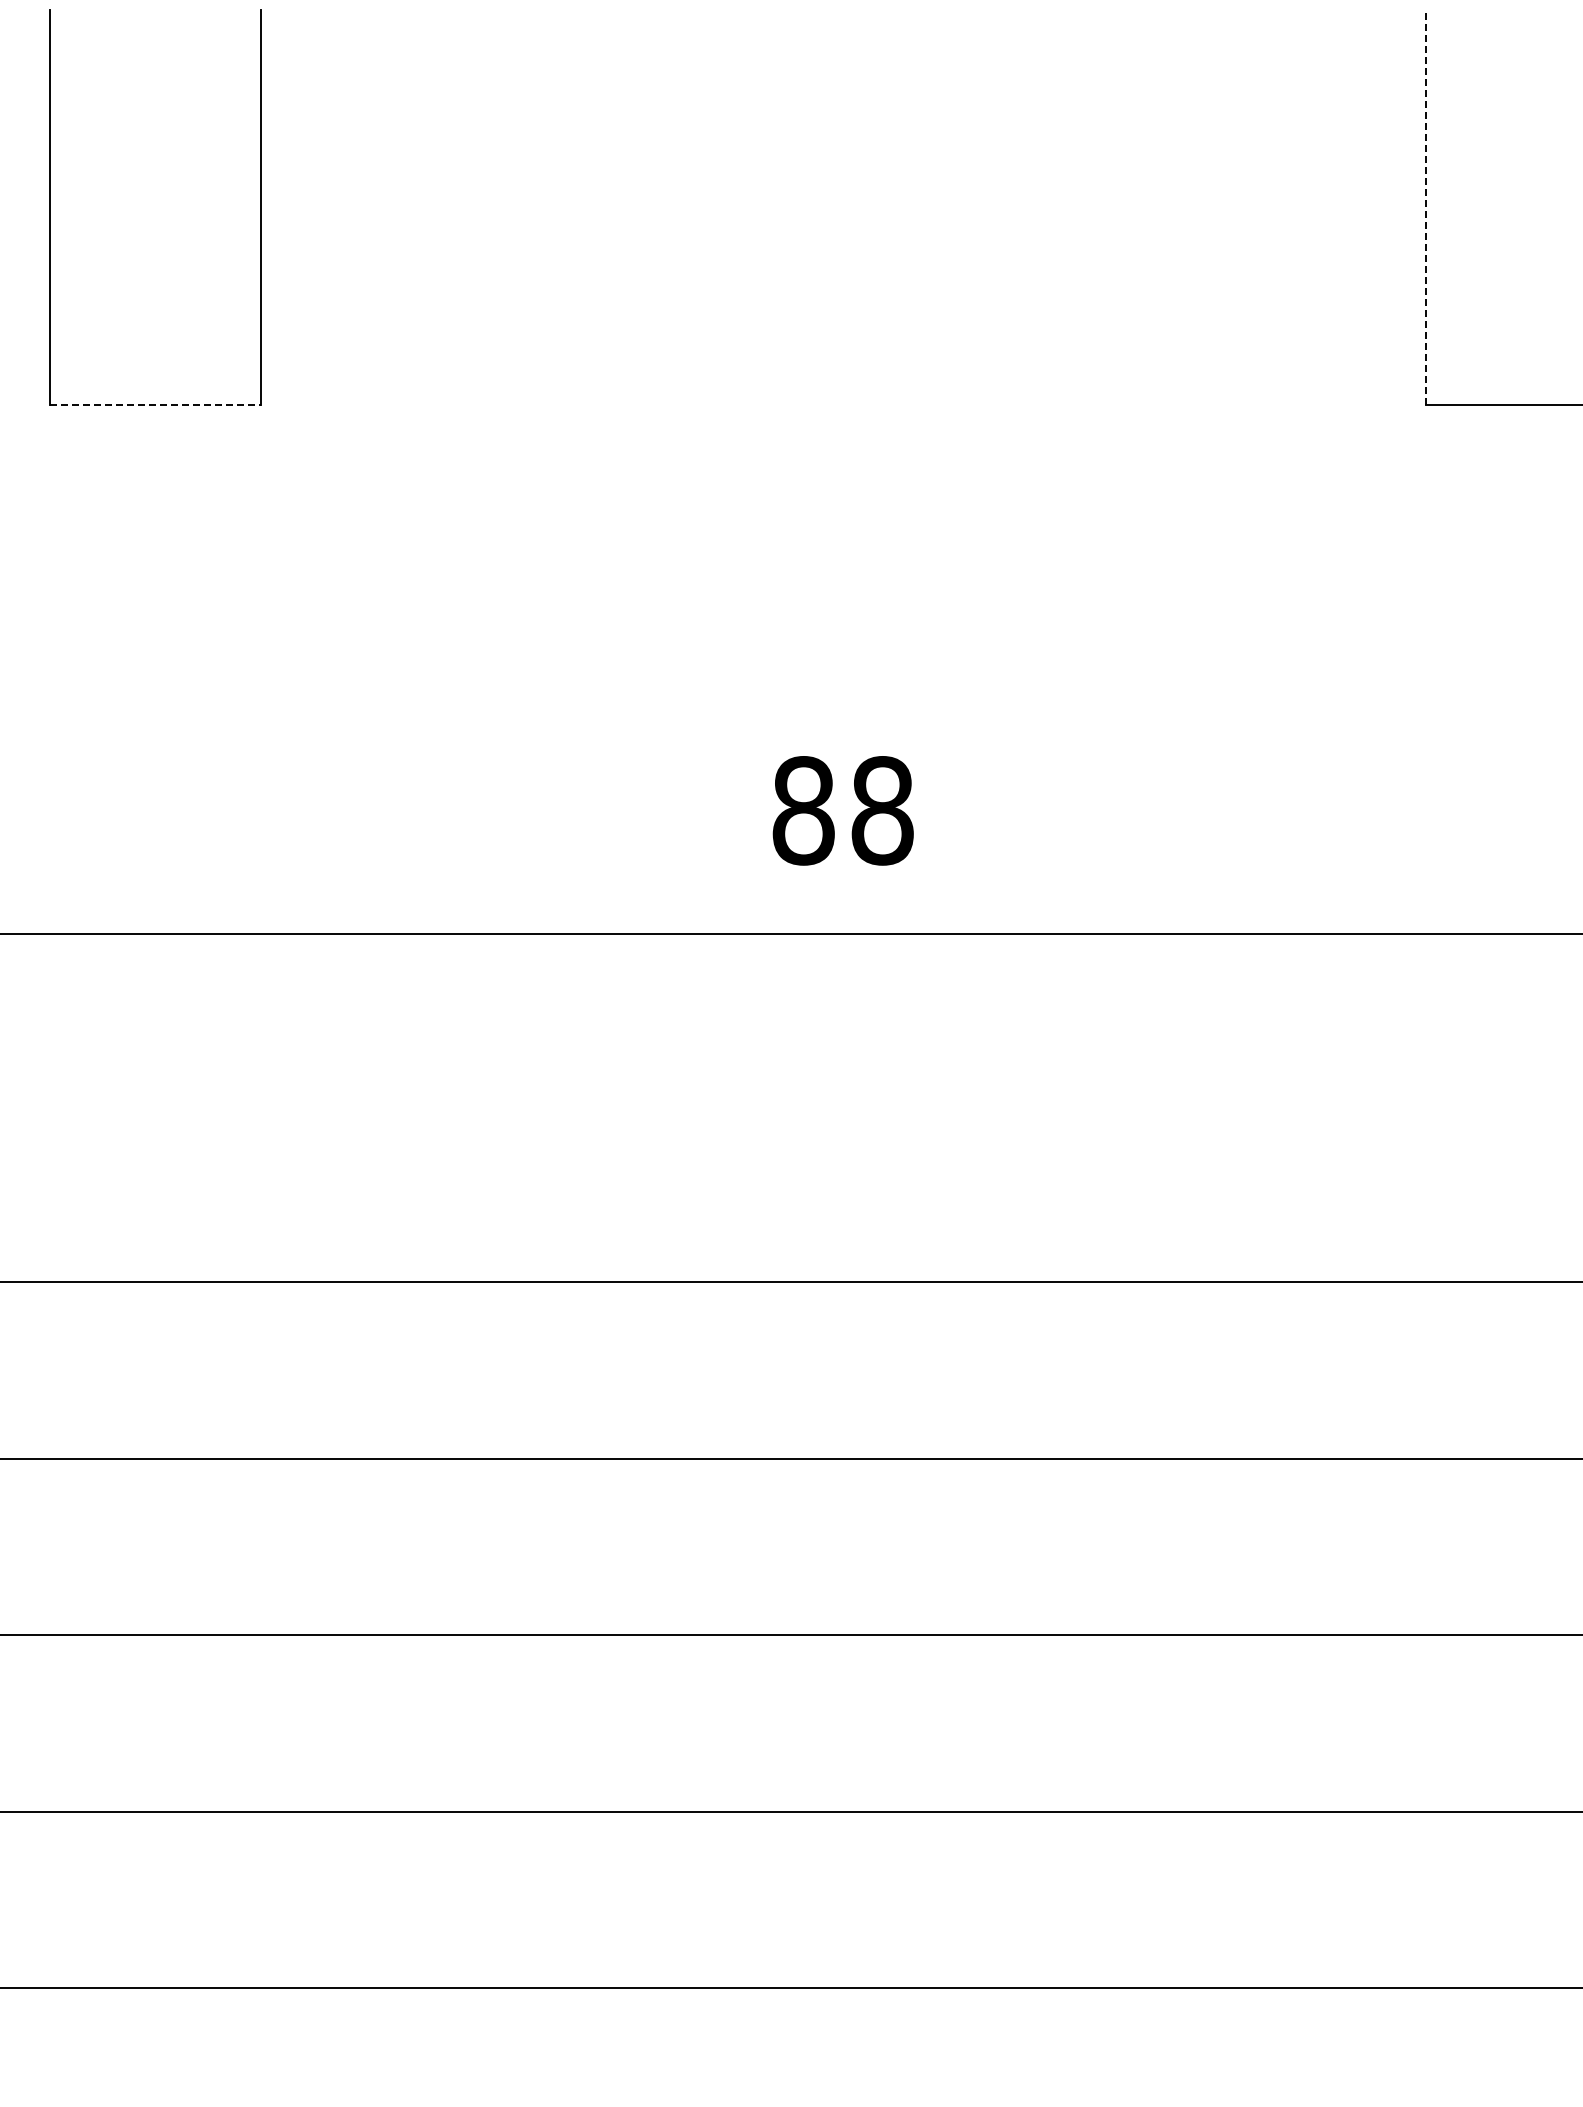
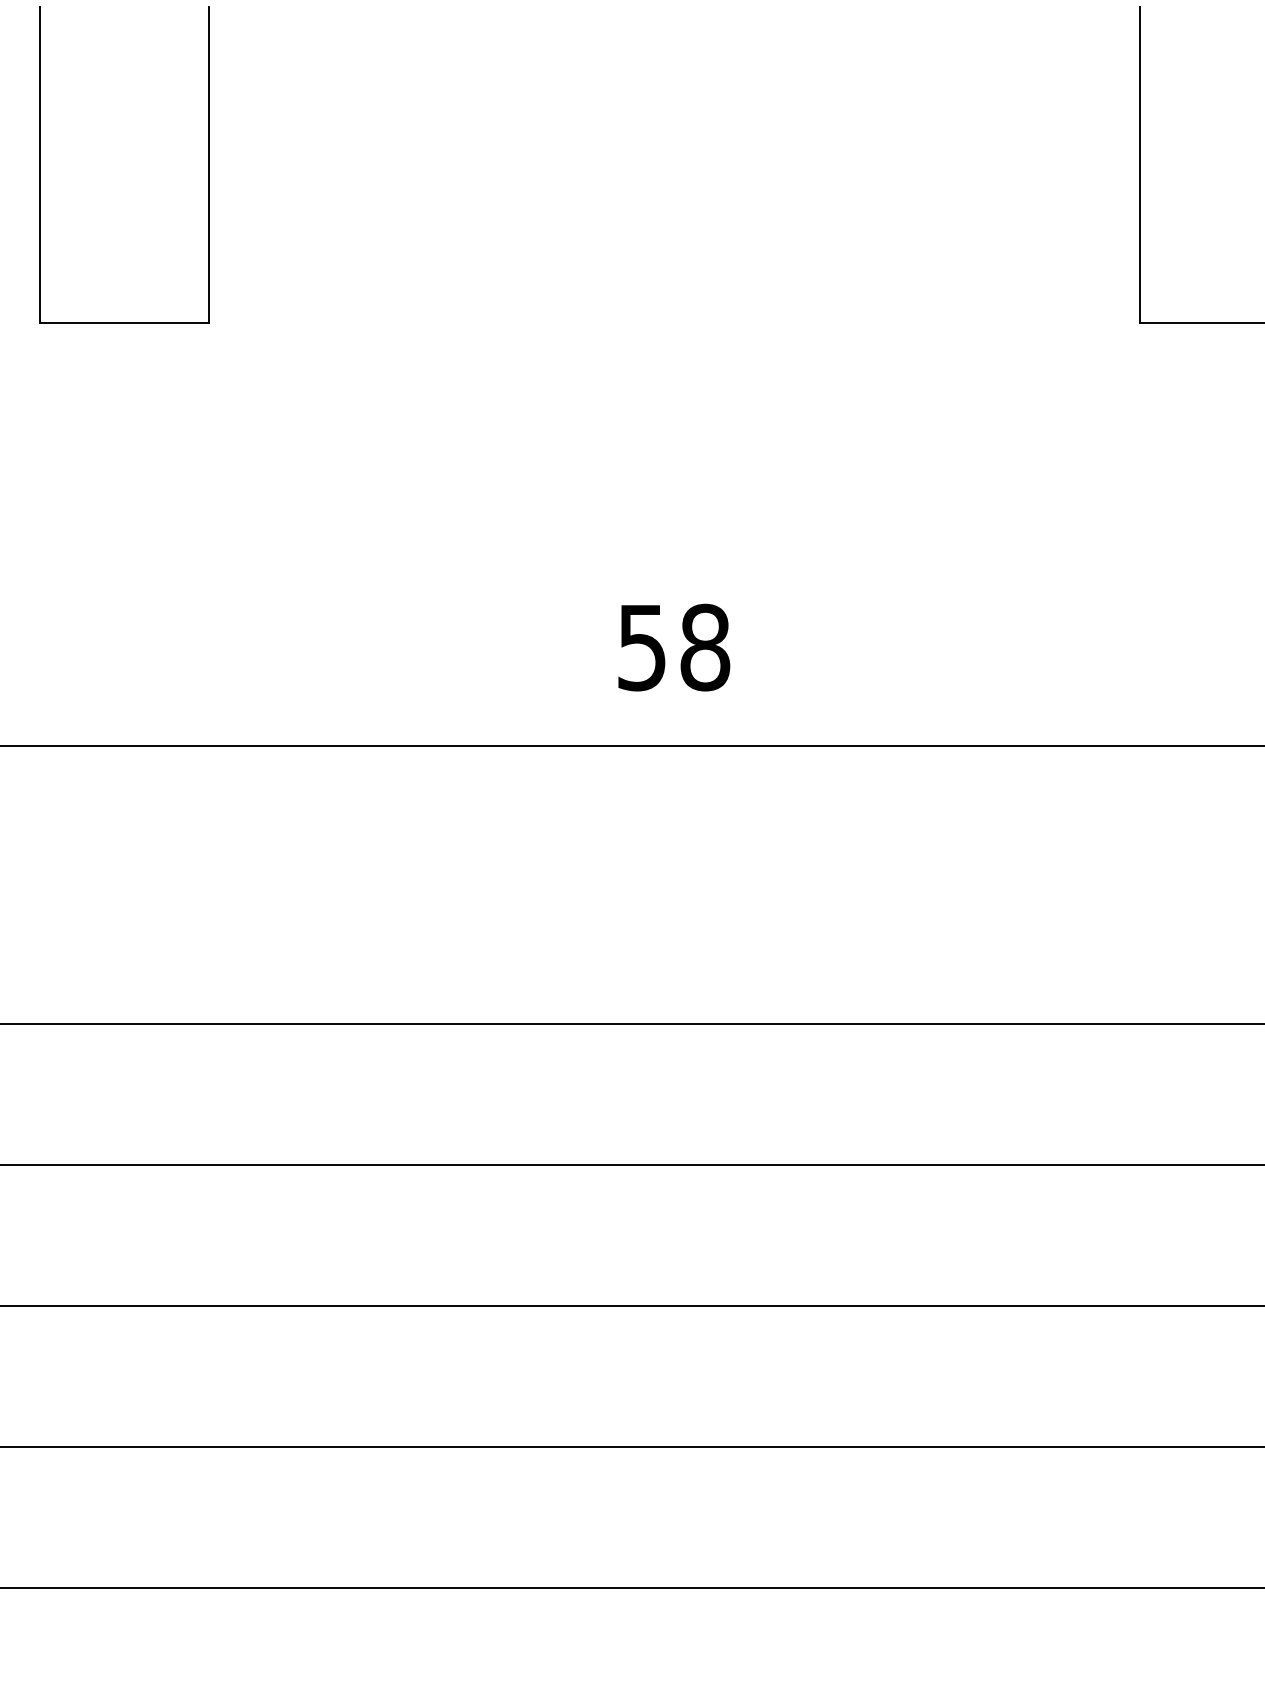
line: (1426, 207) -> (1139, 165), dashed -> solid
line: (155, 404) -> (124, 322), dashed -> solid
text: (803, 810) -> (642, 647), 88 -> 58

